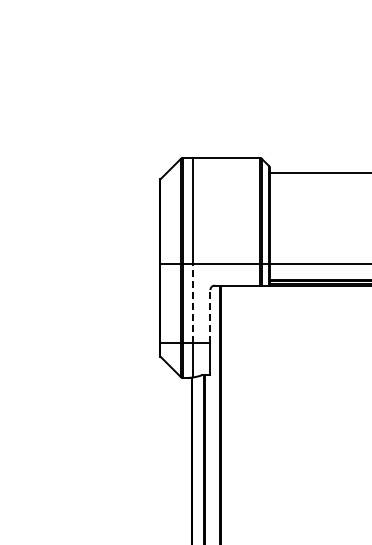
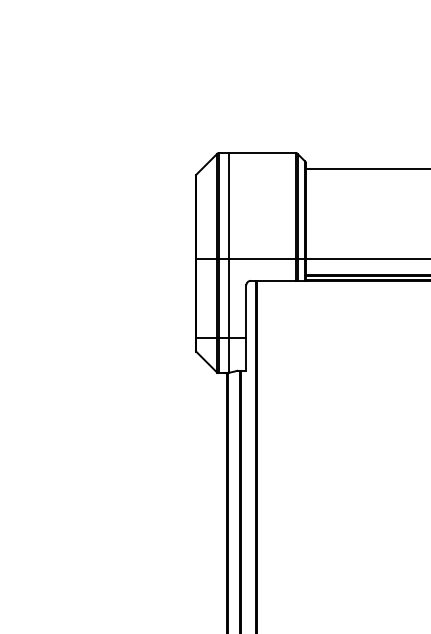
line: (192, 303) -> (228, 298), dashed -> solid
line: (210, 316) -> (246, 311), dashed -> solid

